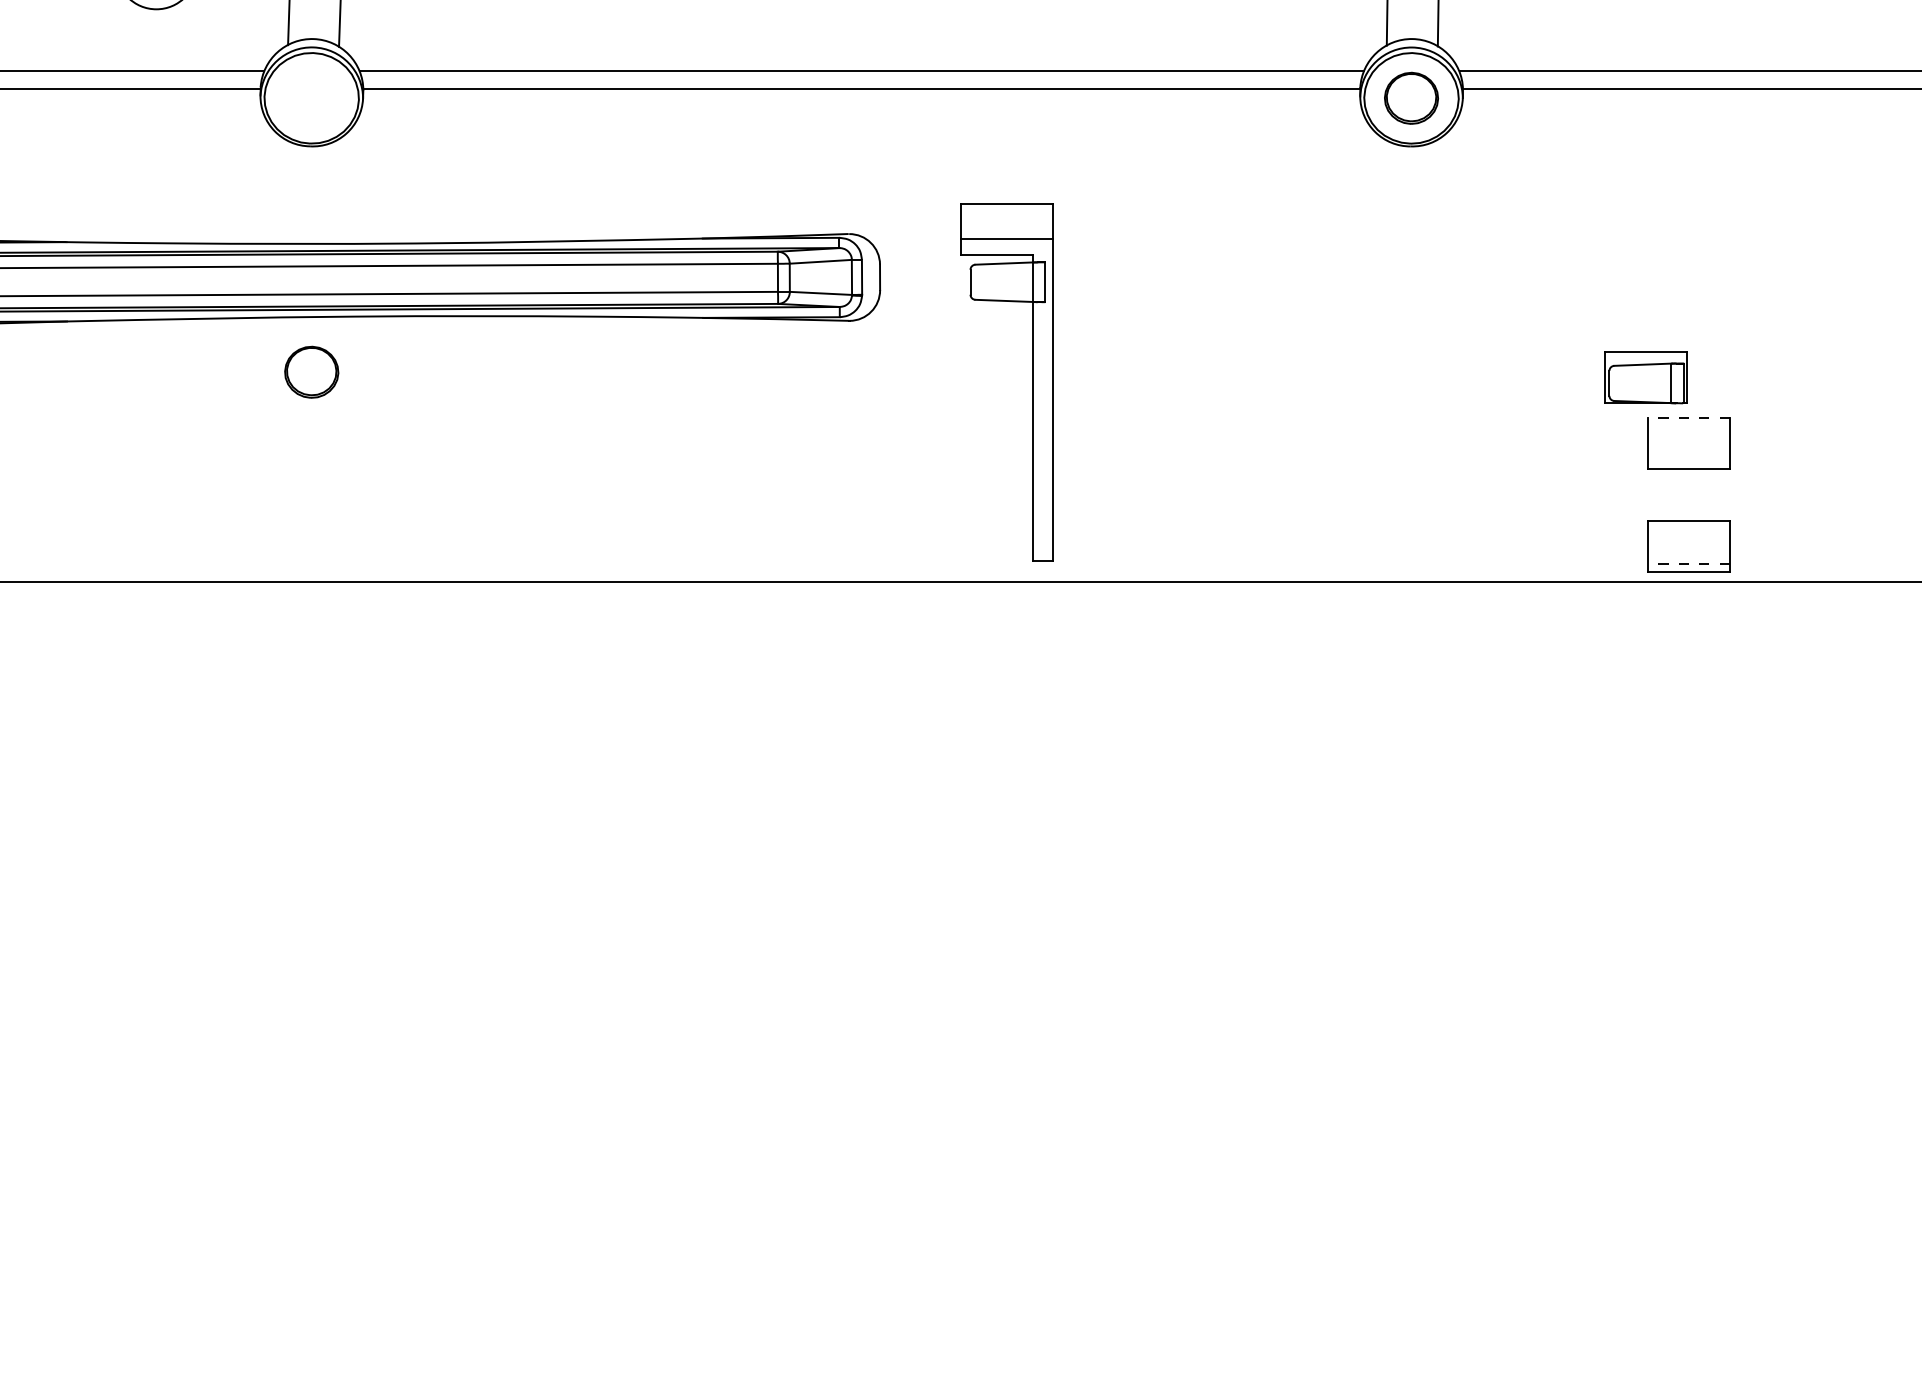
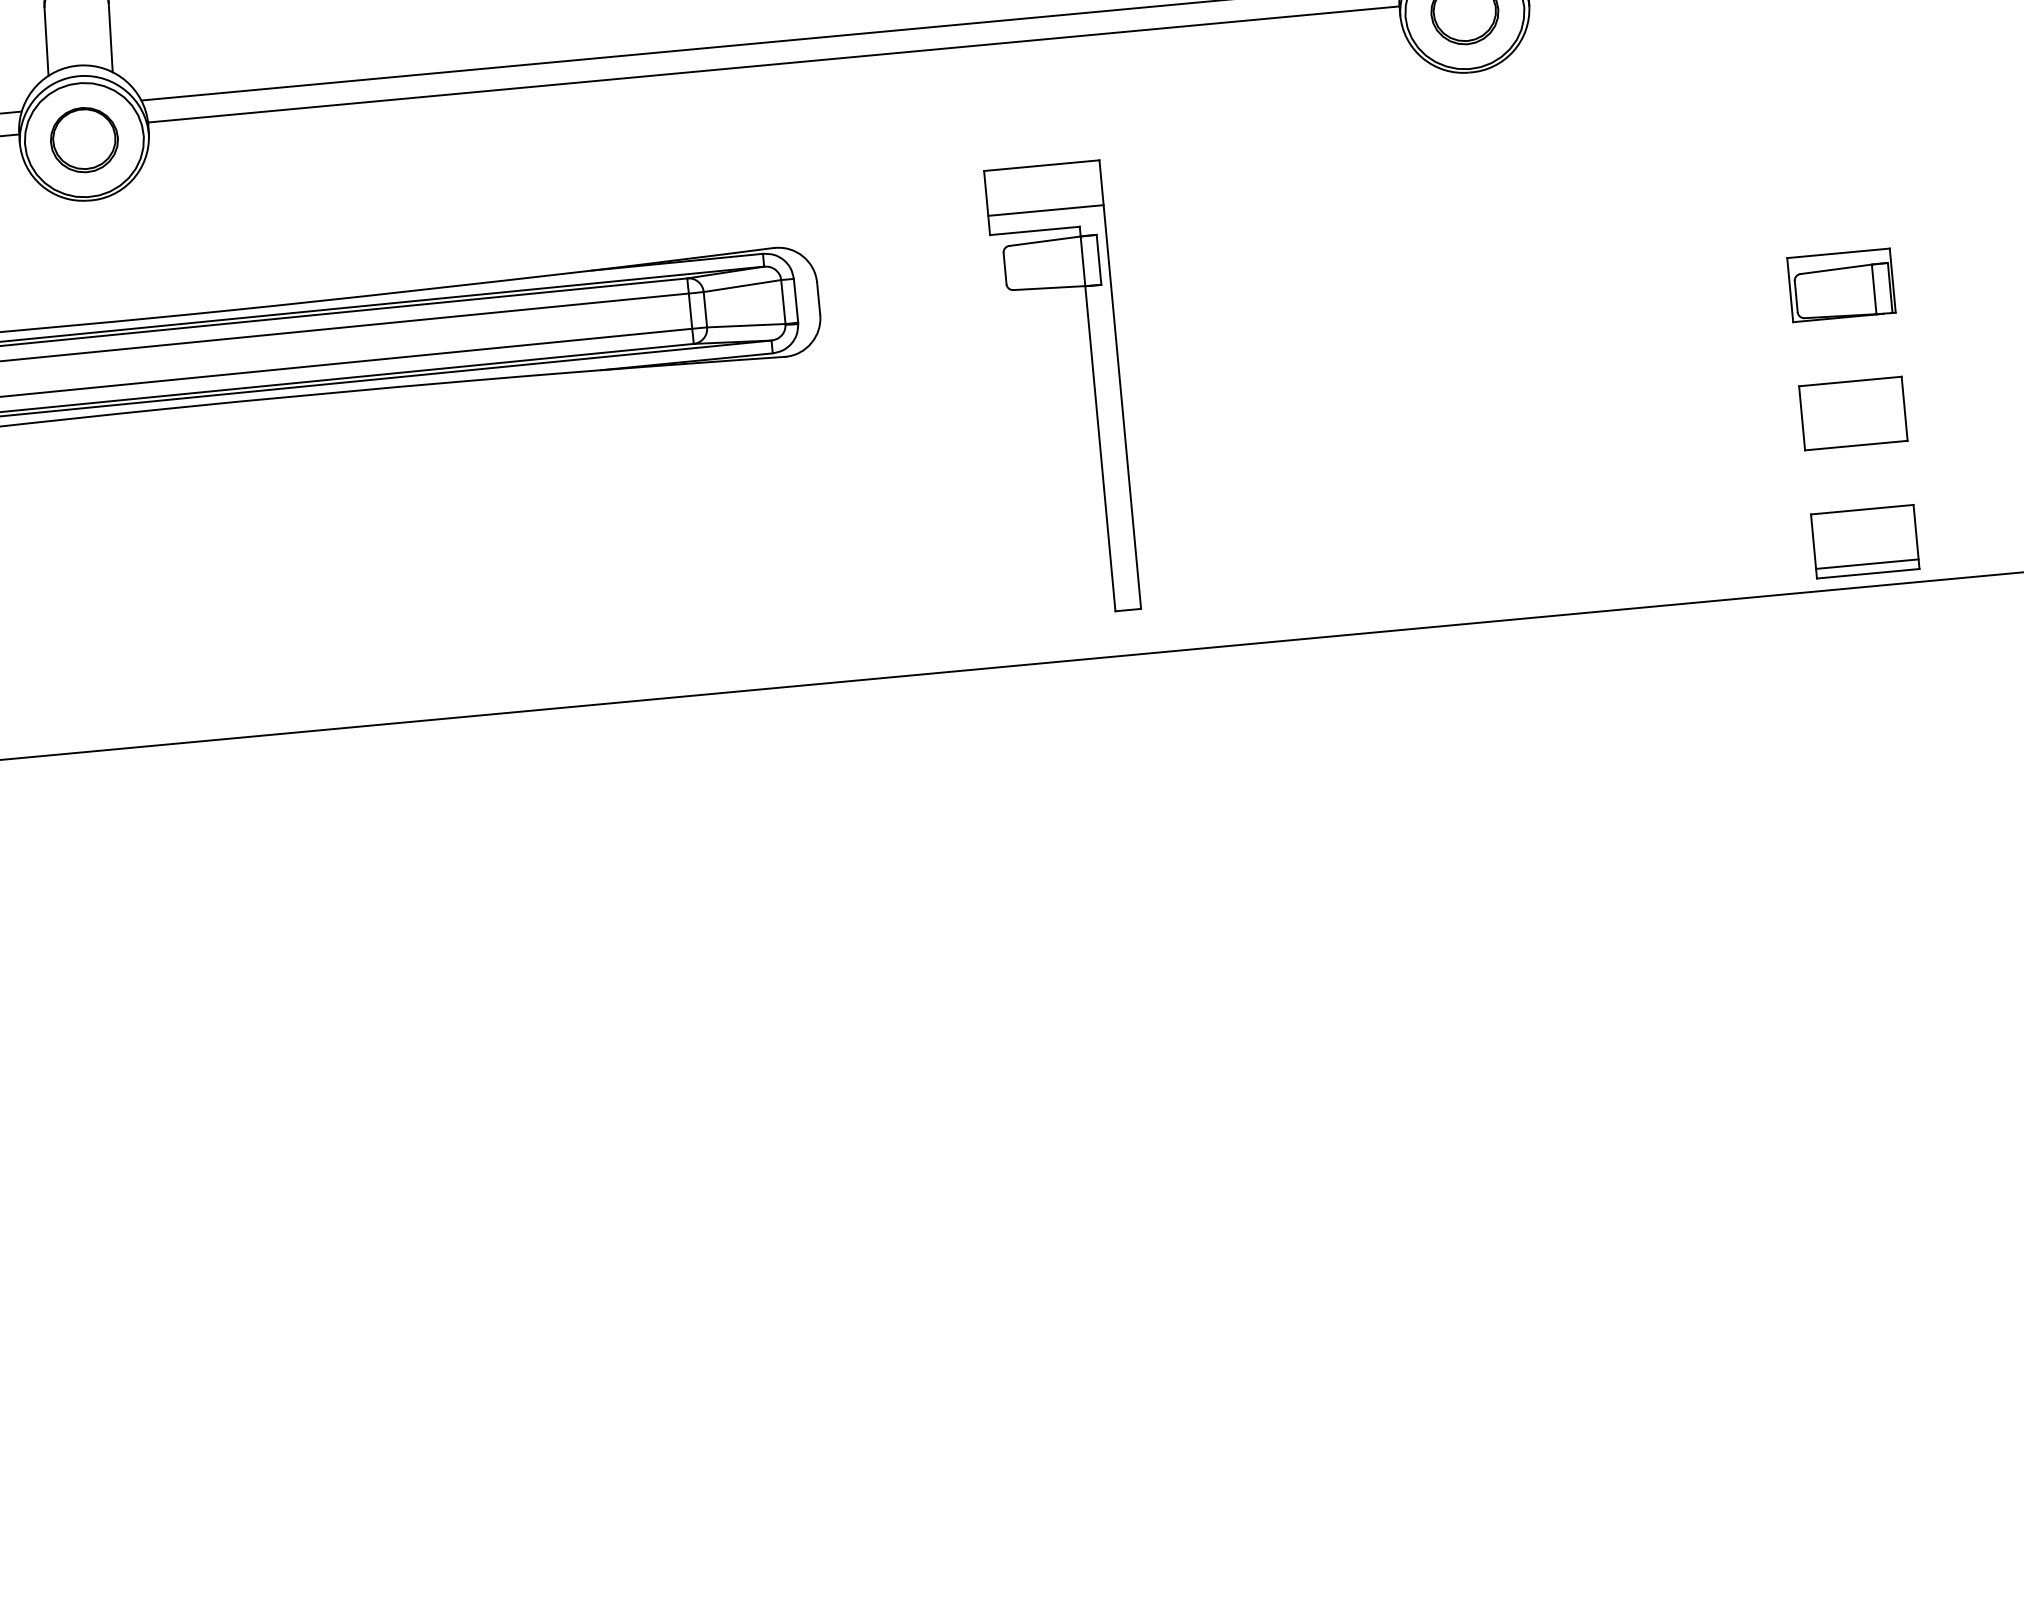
part: (311, 371) -> (84, 139), moved
part: (1645, 377) -> (1840, 285), moved
part: (1032, 382) -> (1094, 387), moved
line: (1688, 418) -> (1849, 381), dashed -> solid
line: (1688, 563) -> (1866, 563), dashed -> solid

